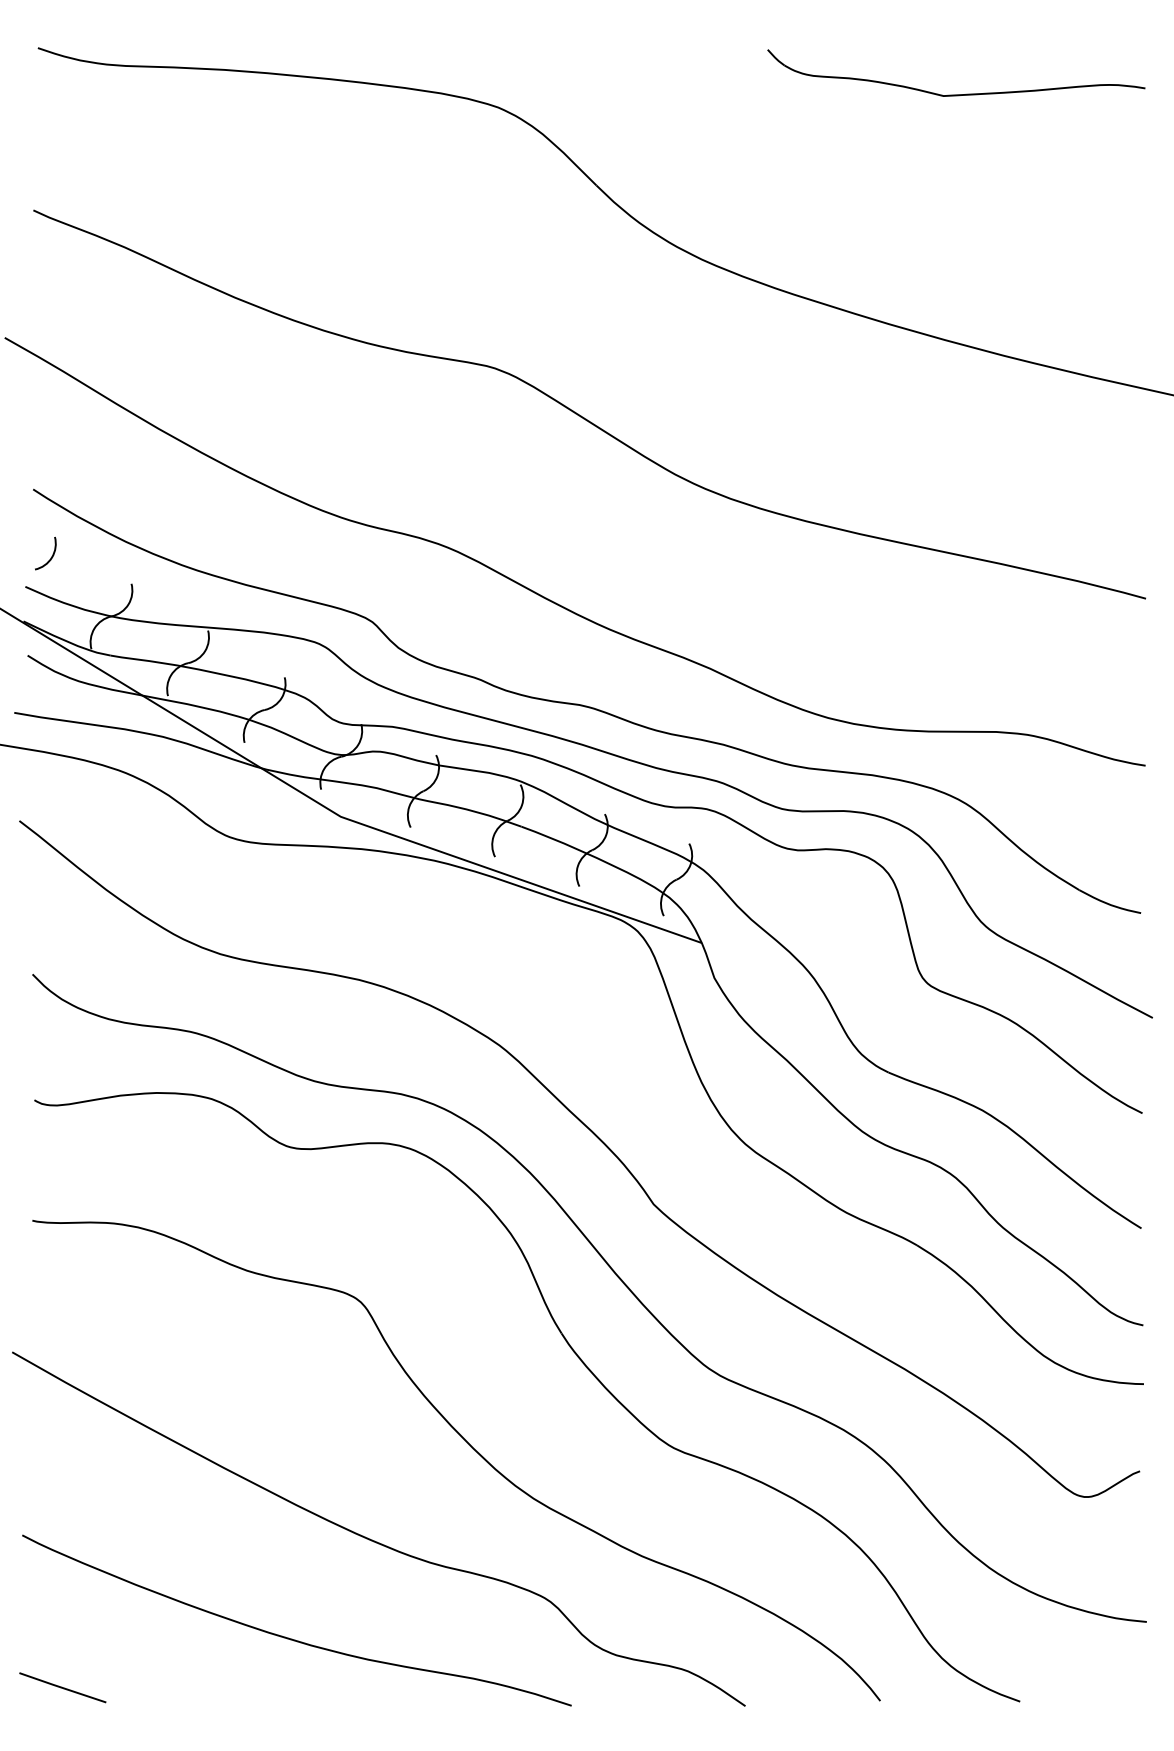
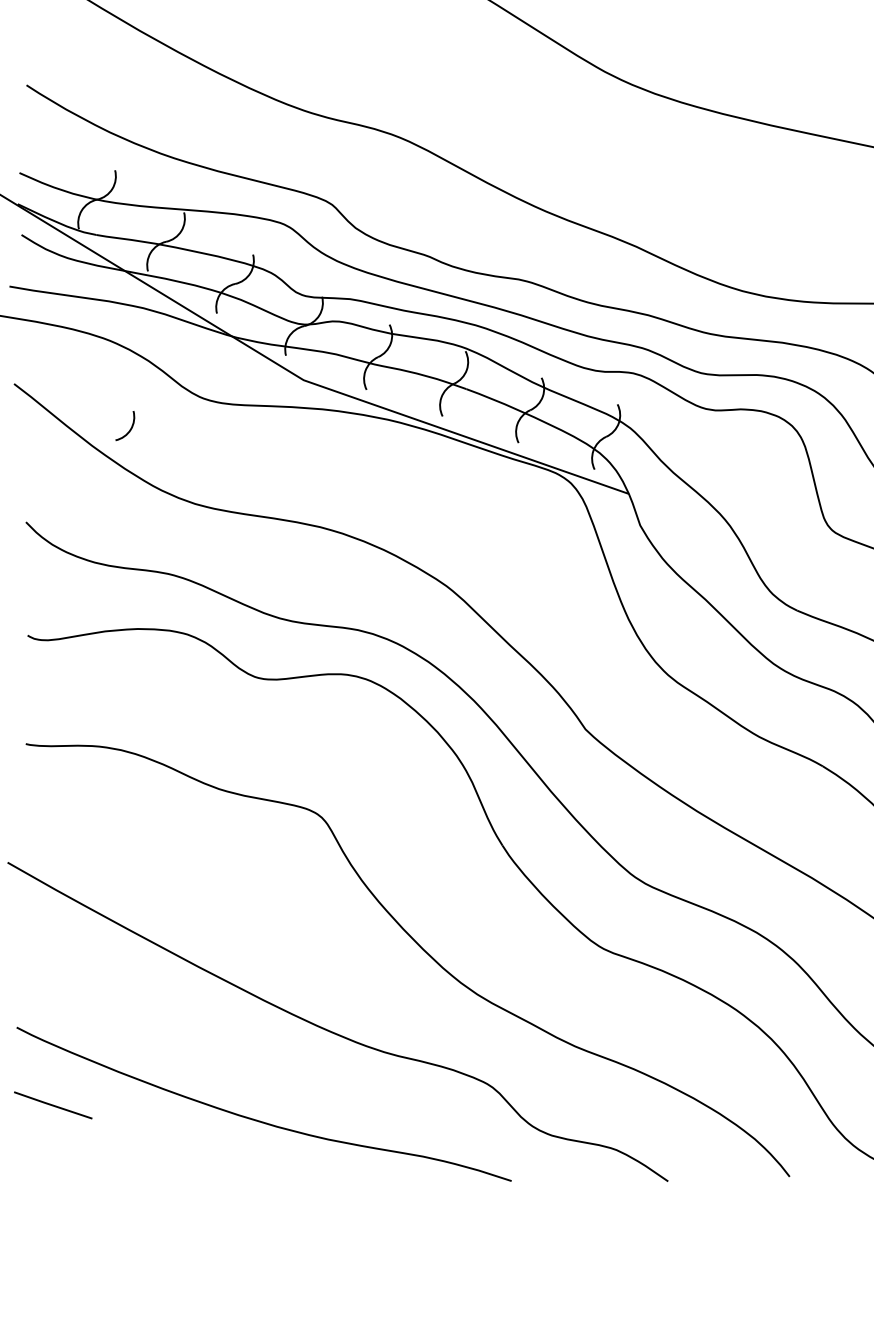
arc: (50, 557) -> (129, 429), moved
line: (62, 1687) -> (52, 1105), moved

